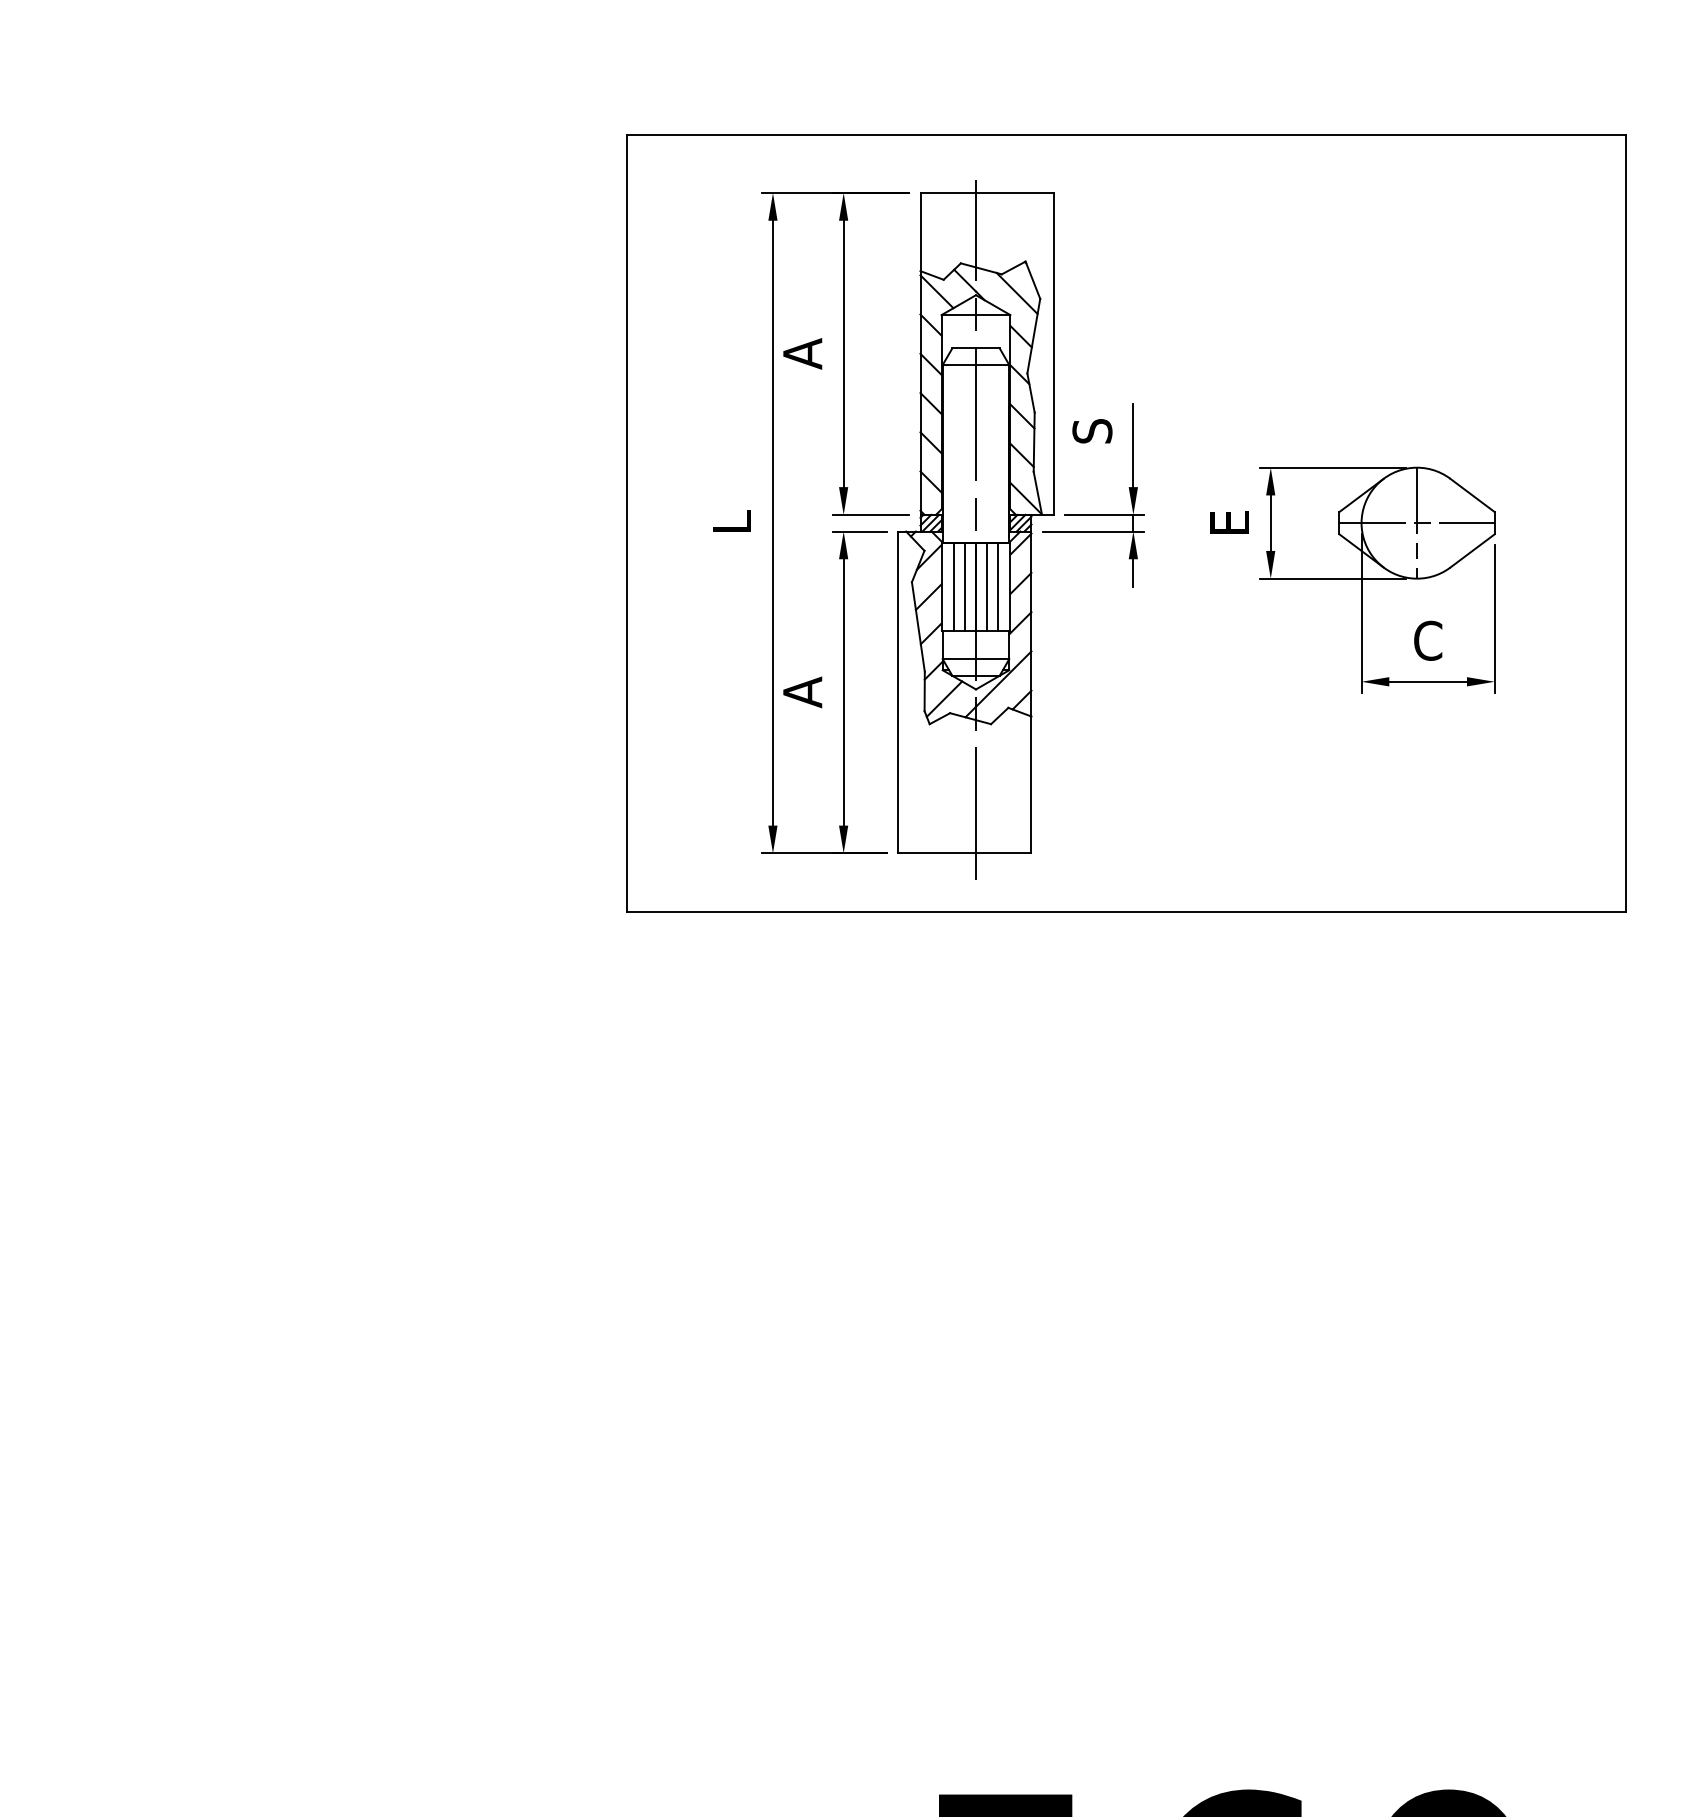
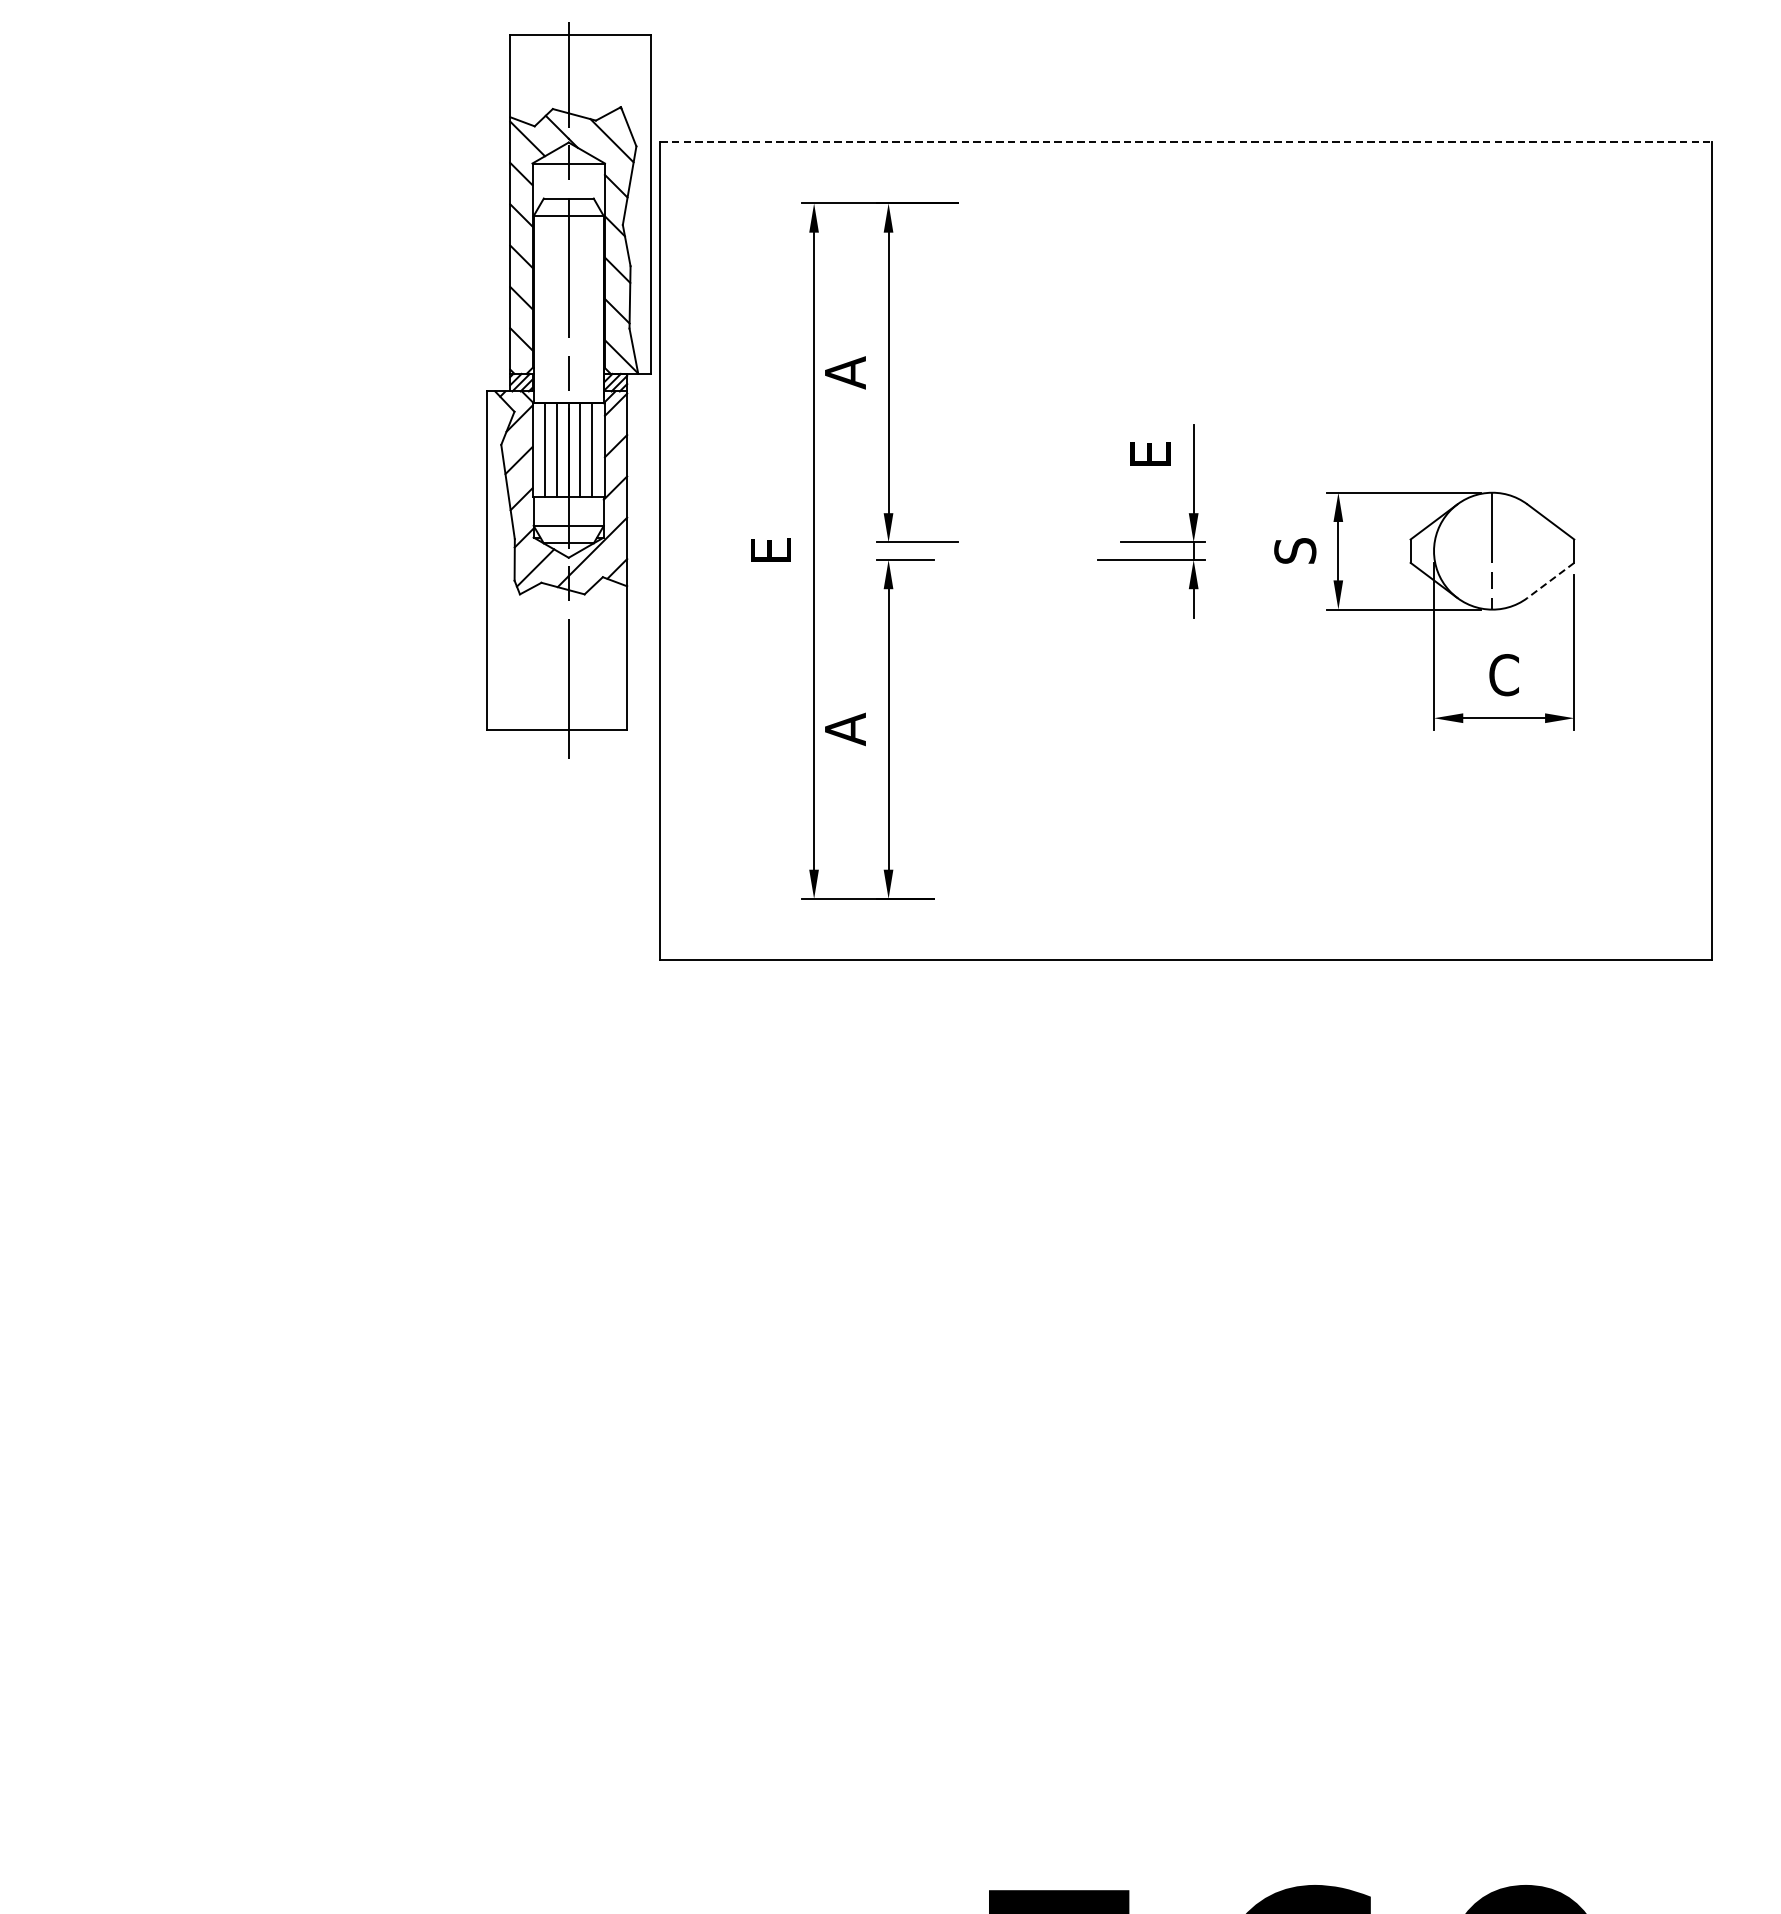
line: (1126, 134) -> (1186, 141), solid -> dashed
text: (1092, 431) -> (1150, 454), S -> E
text: (731, 521) -> (770, 549), L -> E
text: (1229, 522) -> (1294, 550), E -> S
line: (1416, 523) -> (1491, 551), removed
part: (975, 529) -> (568, 389), moved
line: (1472, 550) -> (1550, 579), solid -> dashed

